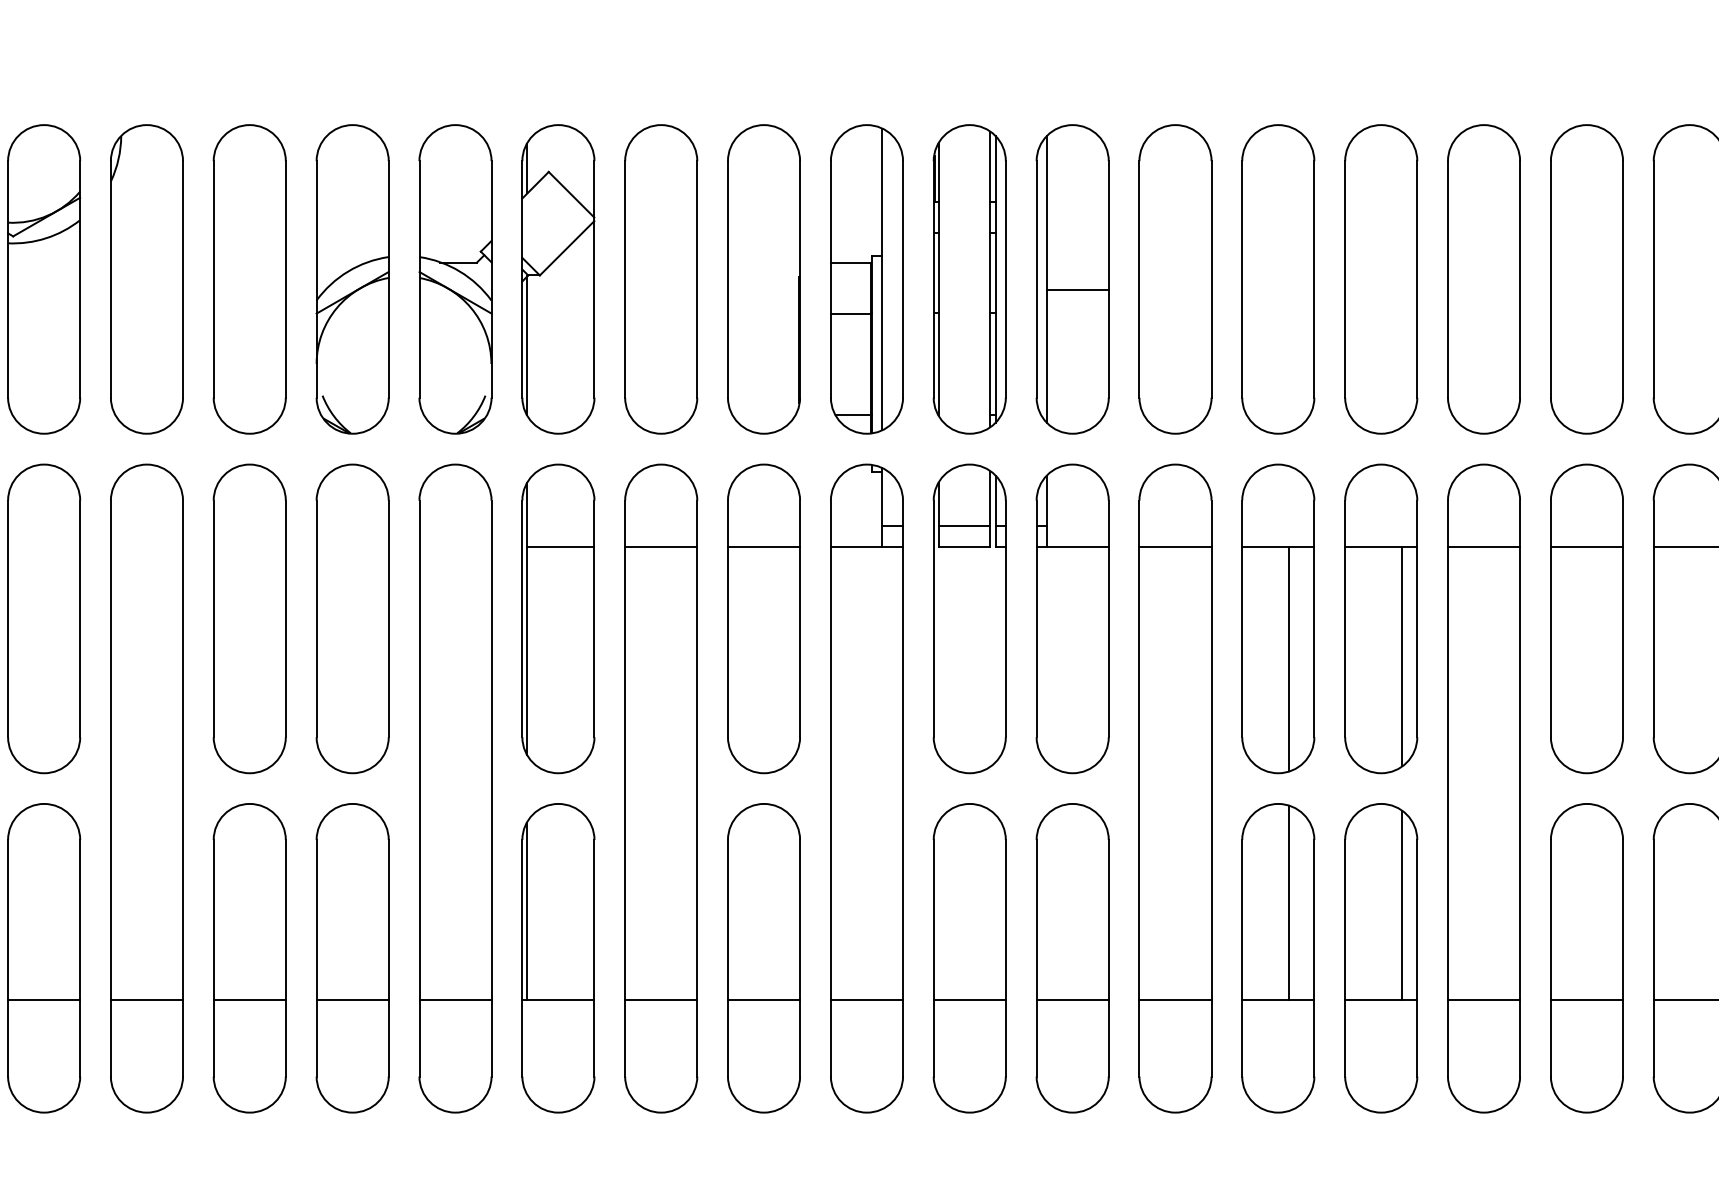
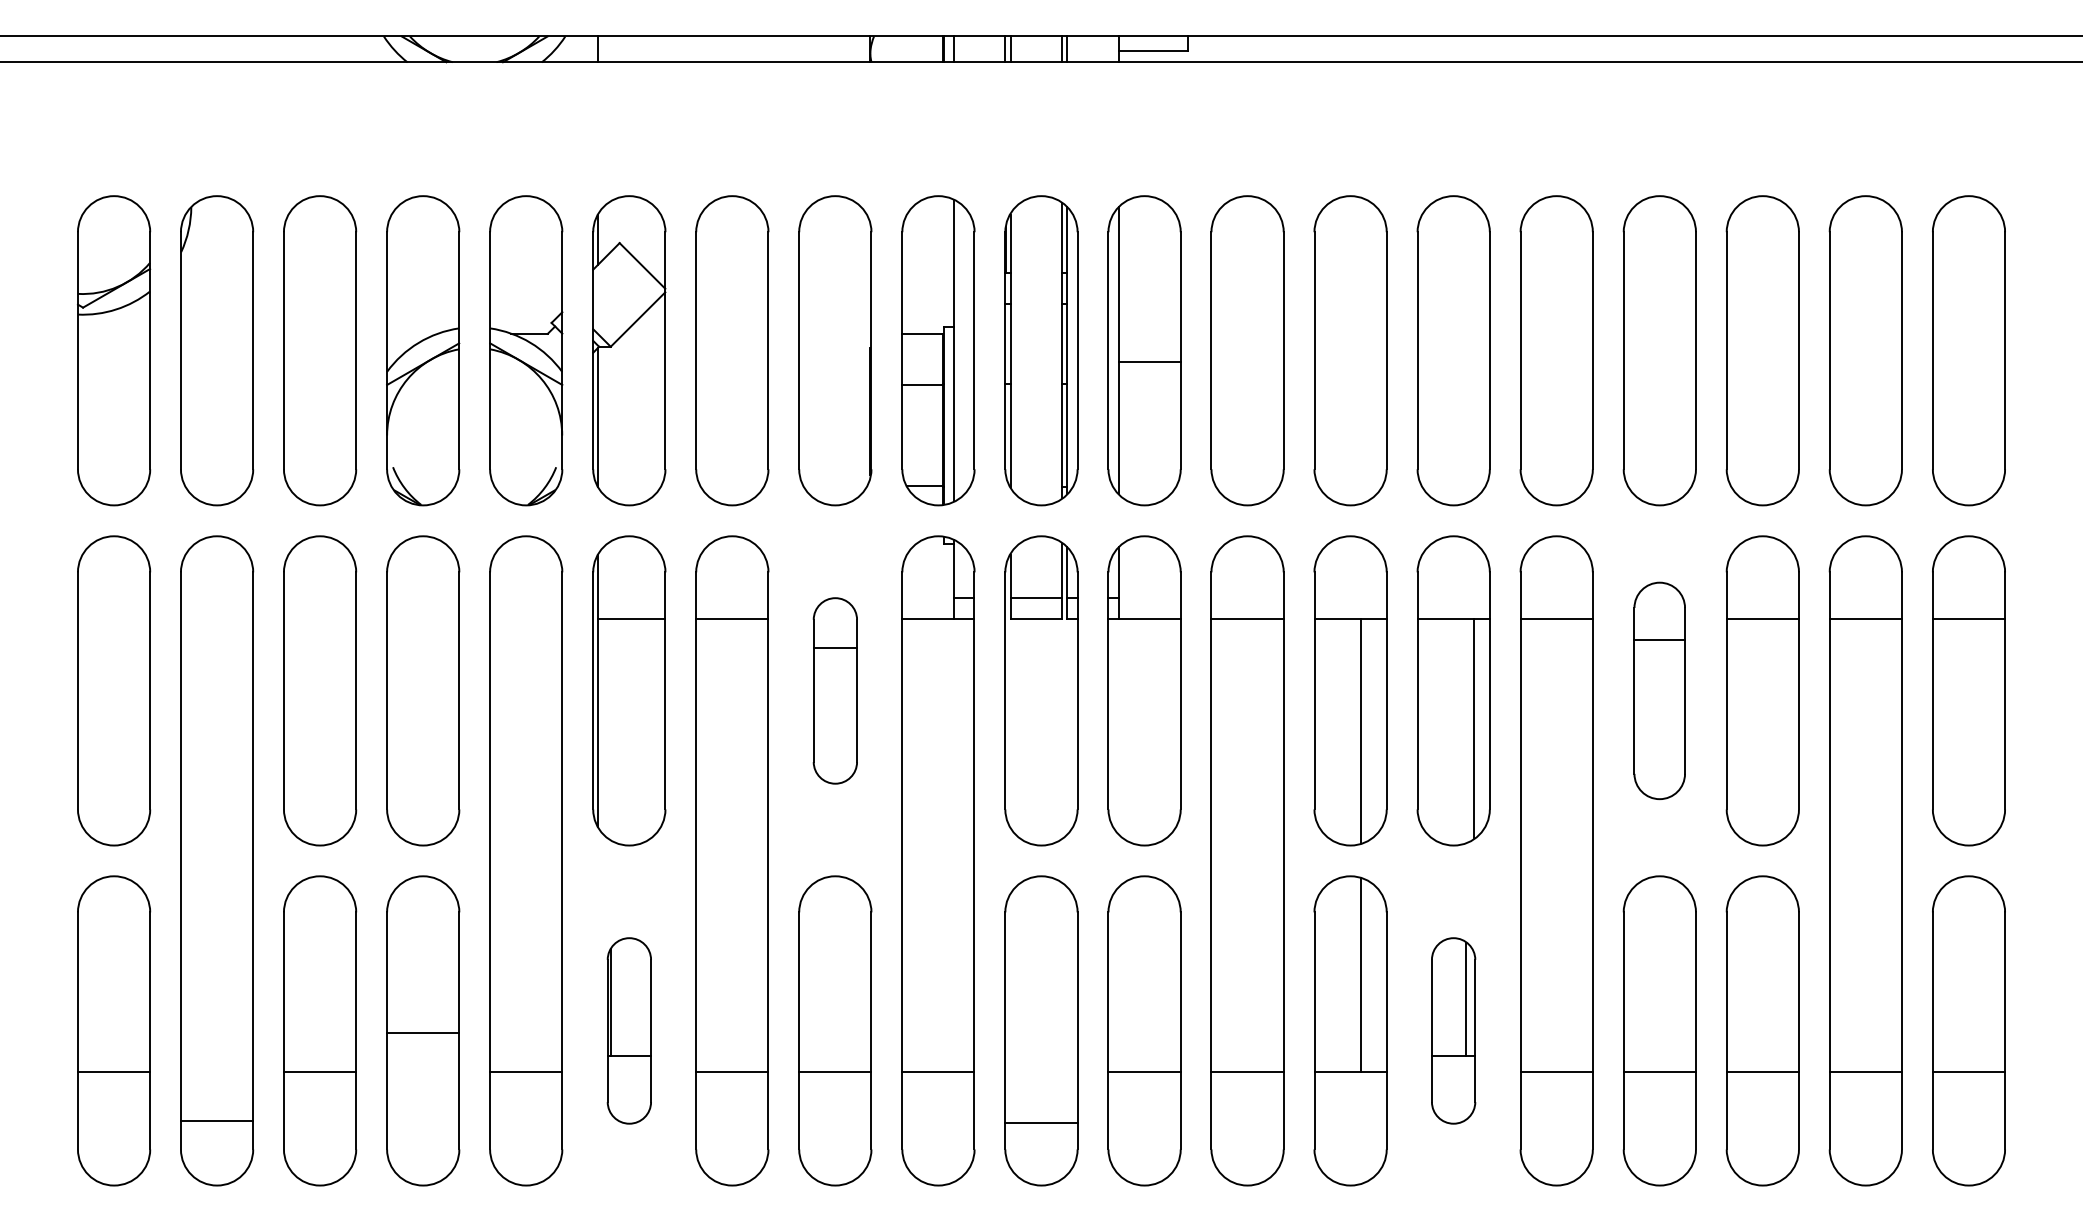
part: (764, 618) -> (835, 690), size x0.6
part: (1586, 618) -> (1659, 690), size x0.7
part: (558, 957) -> (629, 1030), size x0.6
part: (1381, 957) -> (1453, 1030), size x0.6
line: (146, 999) -> (216, 1121), moved
line: (352, 999) -> (423, 1033), moved
line: (969, 999) -> (1041, 1123), moved

